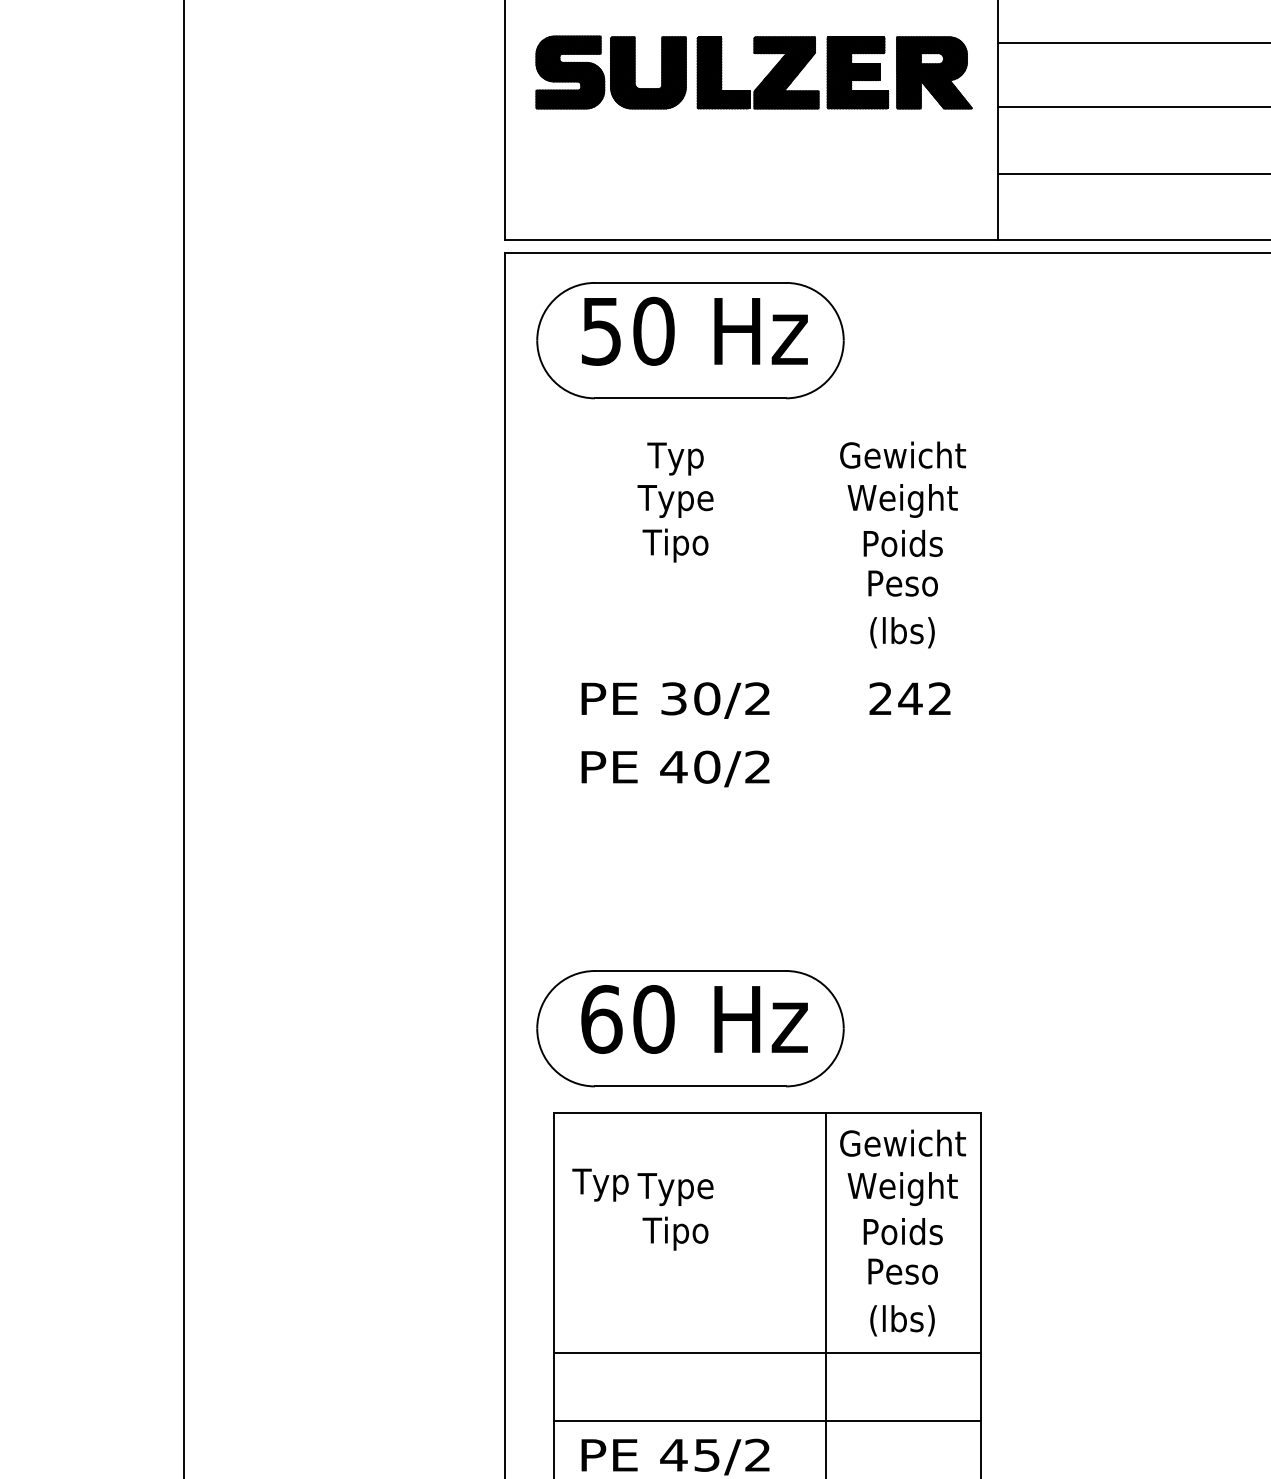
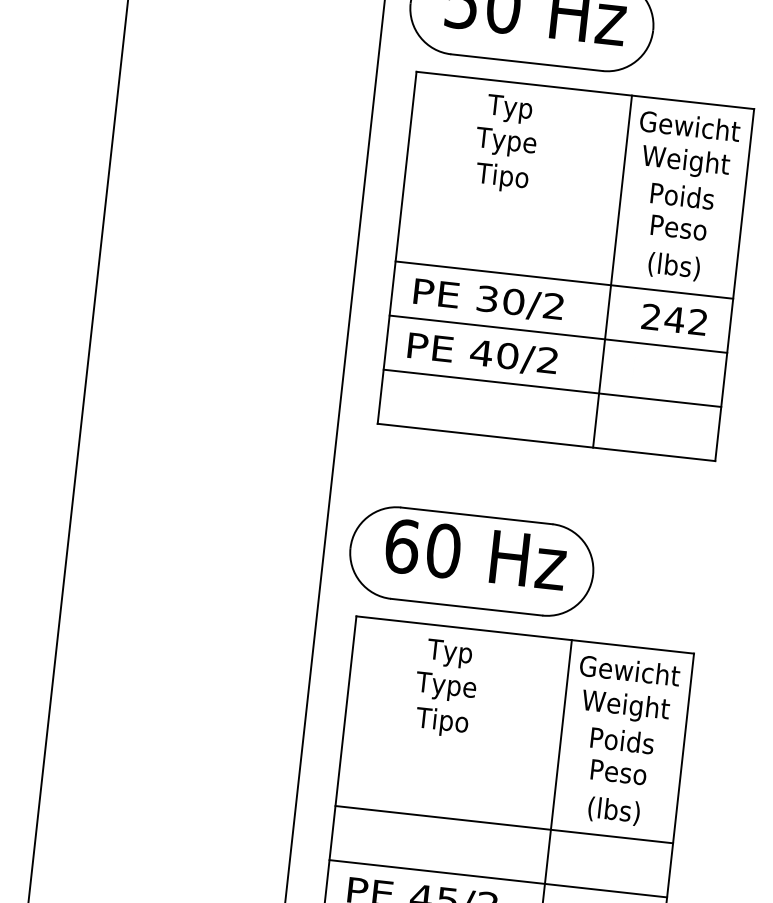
part: (767, 647) -> (566, 266), added
text: (600, 1184) -> (449, 653), moved

